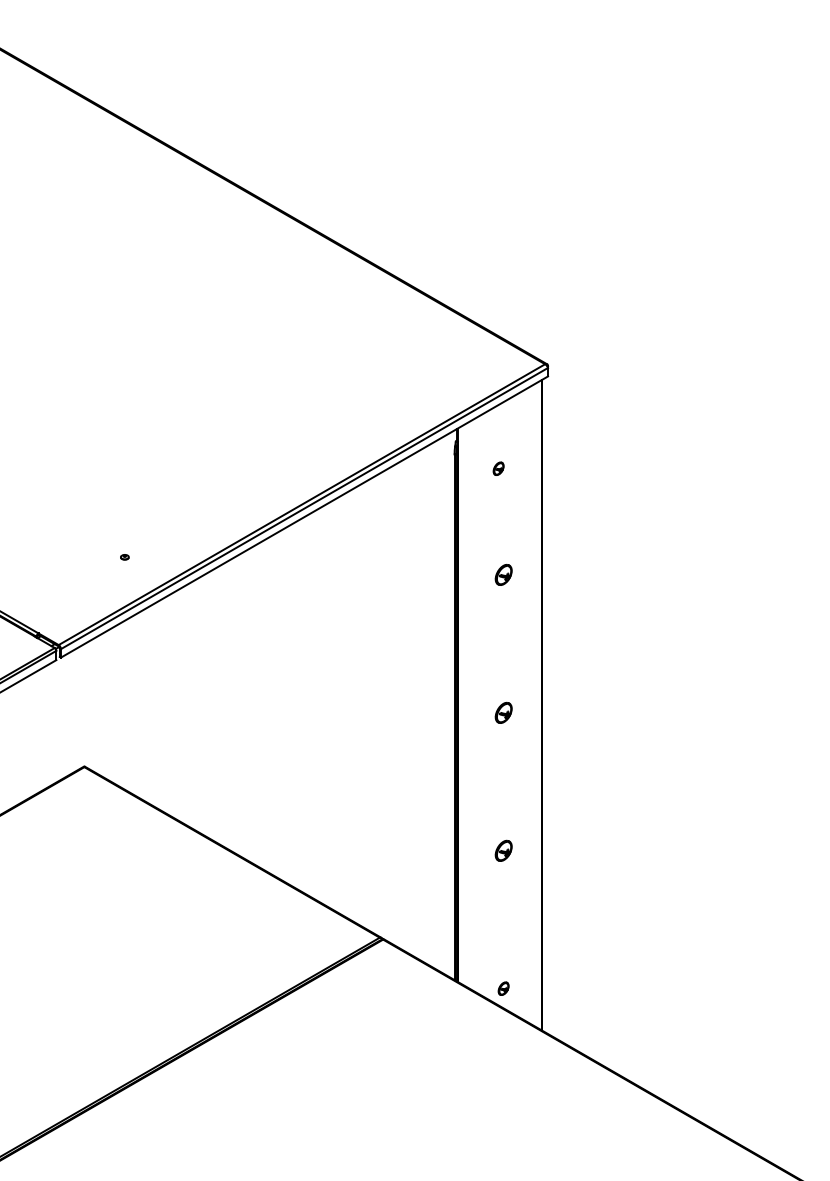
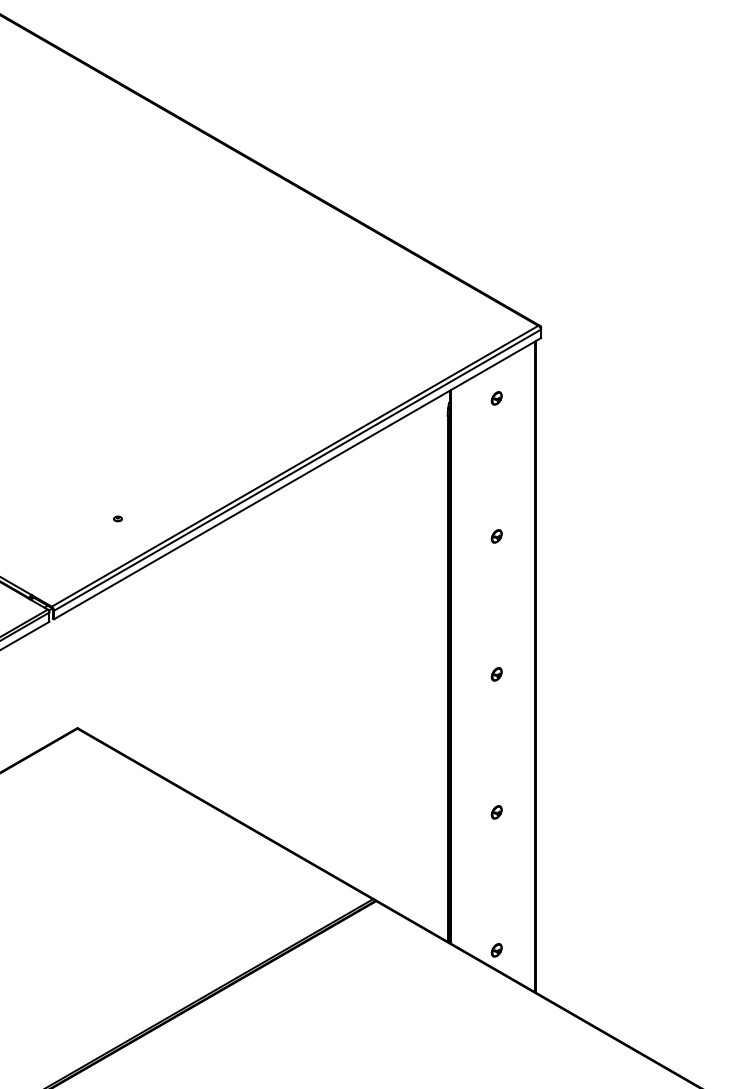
part: (498, 468) -> (496, 398), moved
part: (503, 574) -> (496, 536), size x0.62
part: (503, 712) -> (496, 674), size x0.62
part: (503, 850) -> (496, 812), size x0.62

